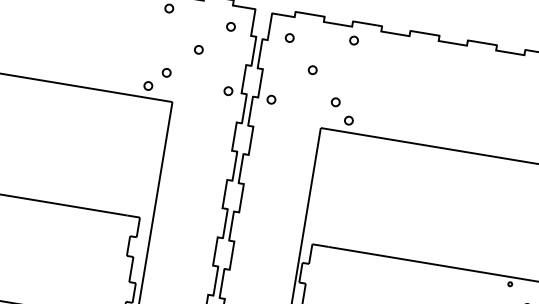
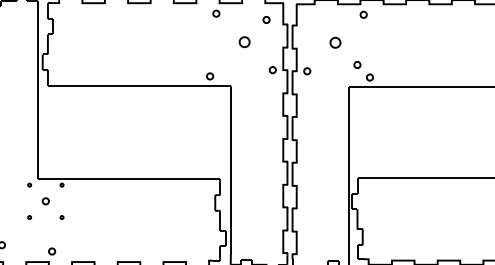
part: (289, 38) -> (313, 21), removed
part: (198, 49) -> (244, 41), size x1.6
part: (312, 70) -> (335, 43), size x1.6
part: (166, 72) -> (222, 63), removed

